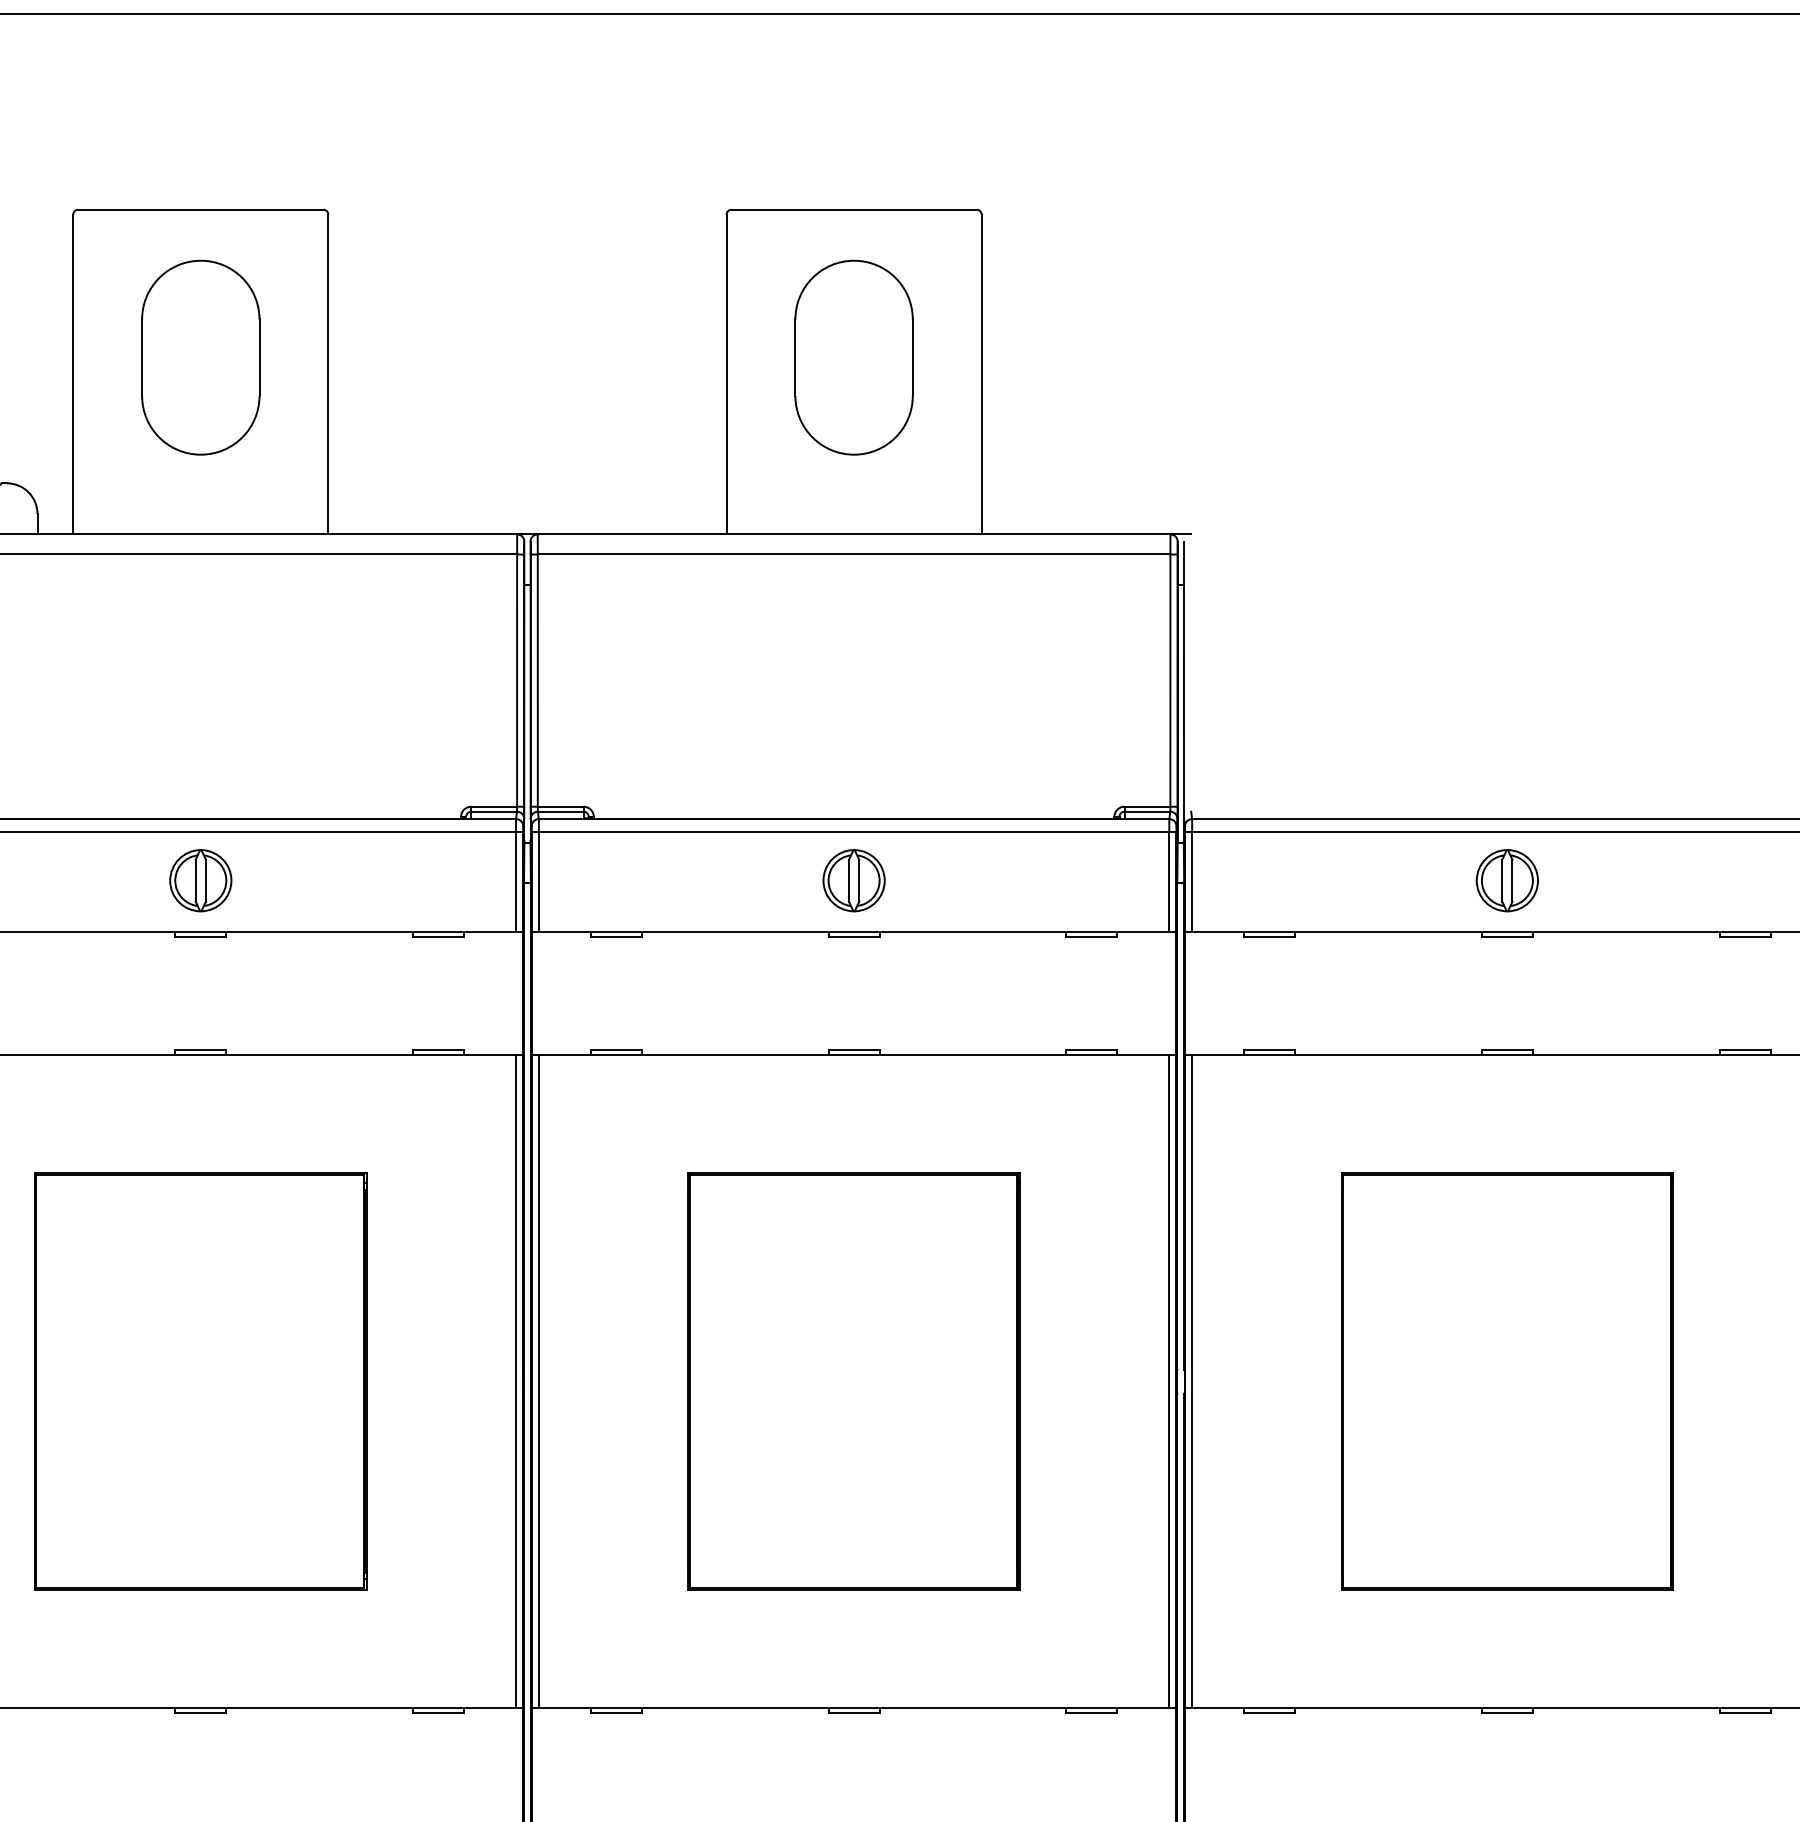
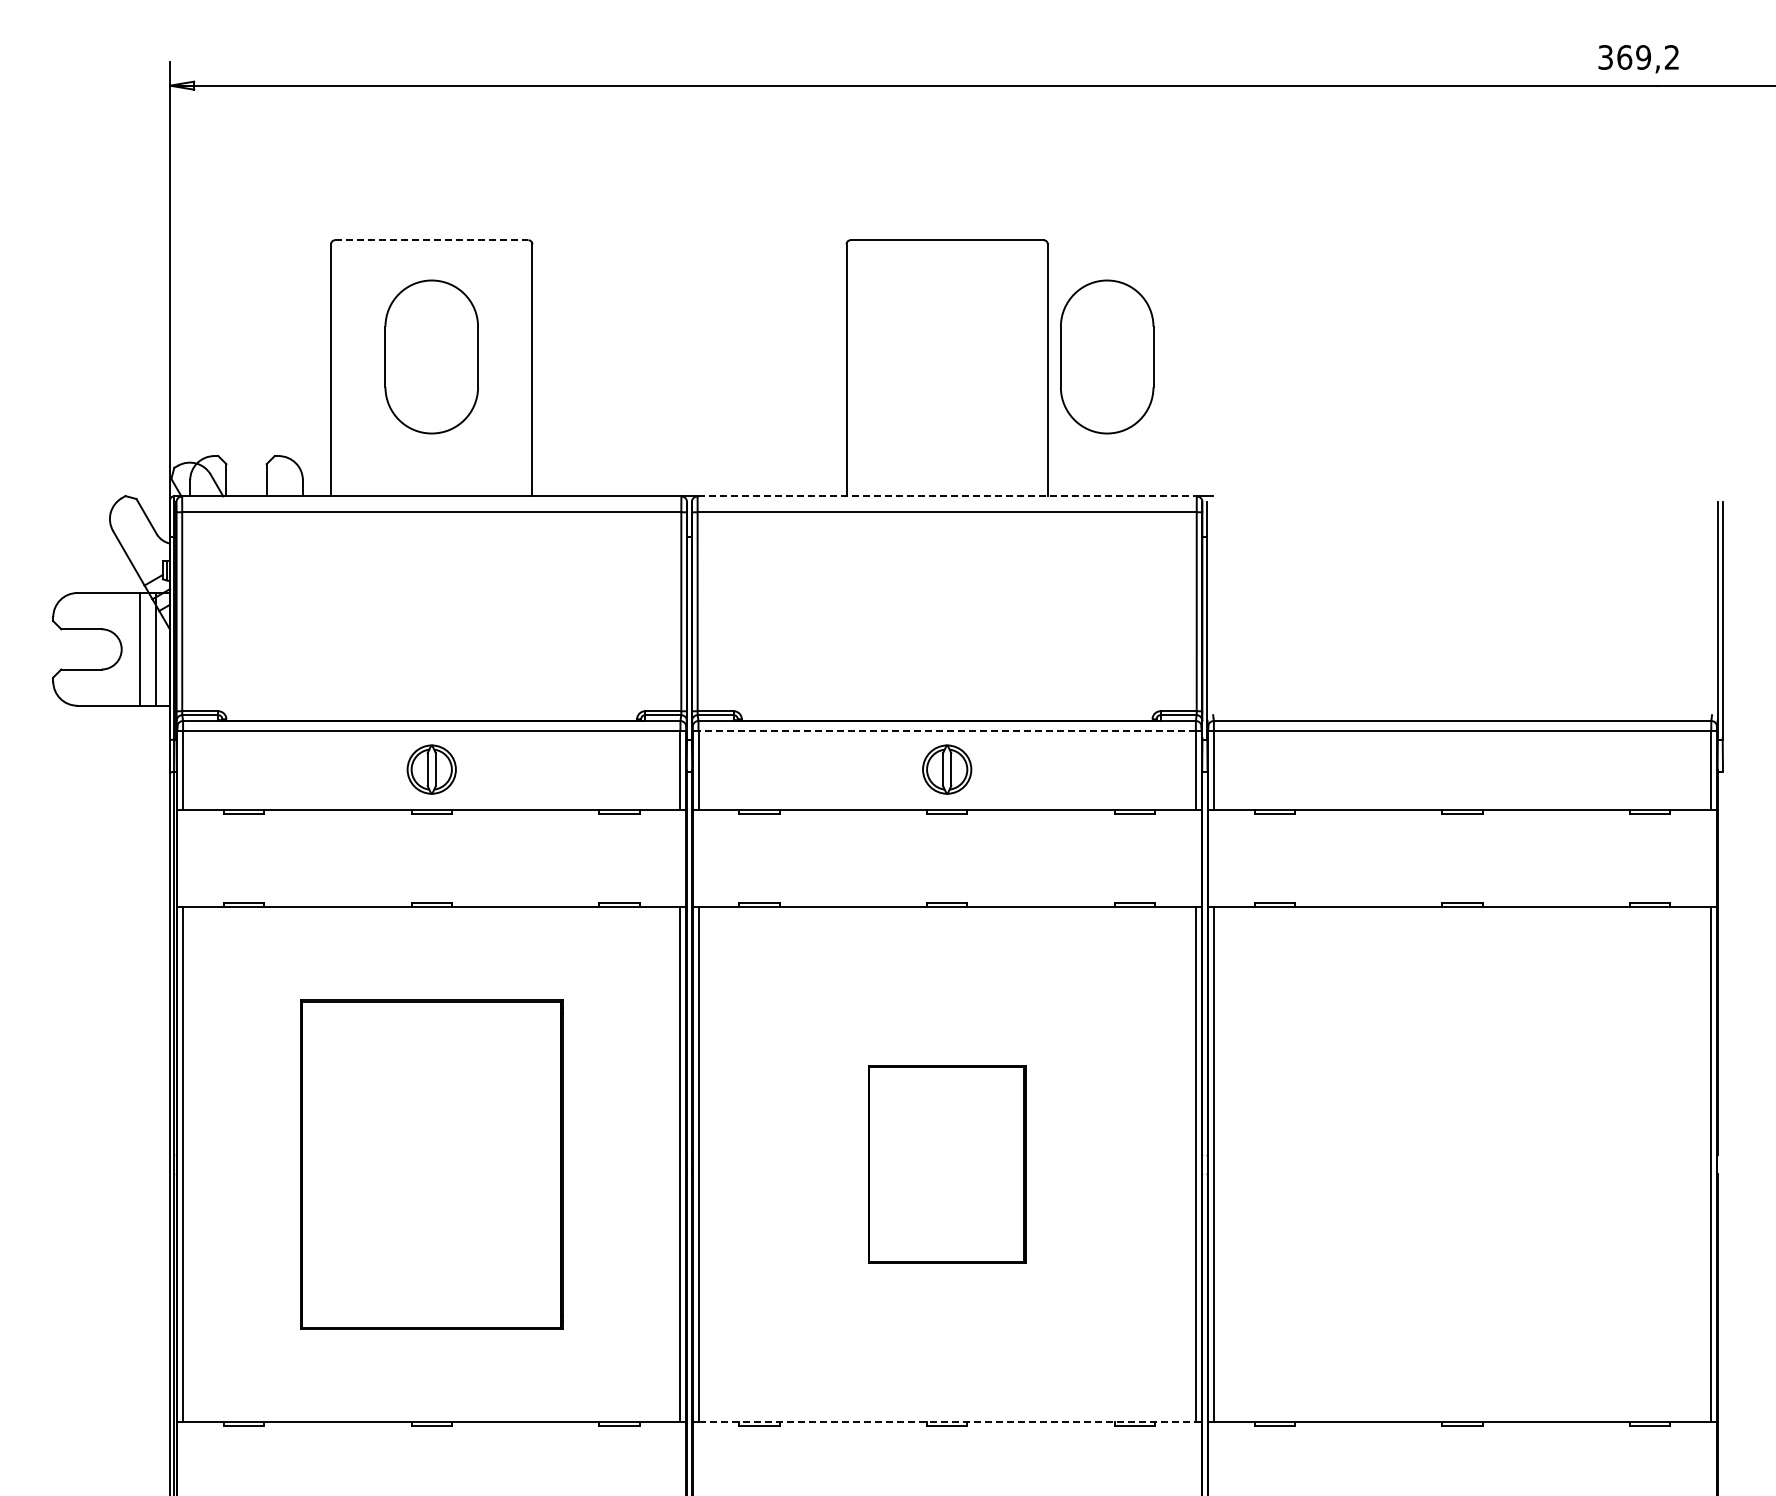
line: (200, 210) -> (431, 240), solid -> dashed
part: (854, 357) -> (1107, 356), moved
line: (854, 534) -> (947, 496), solid -> dashed
line: (854, 832) -> (947, 731), solid -> dashed
part: (1507, 880) -> (1462, 769), removed
part: (853, 1381) -> (946, 1164), size x0.6
part: (1507, 1381) -> (1462, 1164), removed
line: (854, 1706) -> (947, 1421), solid -> dashed

